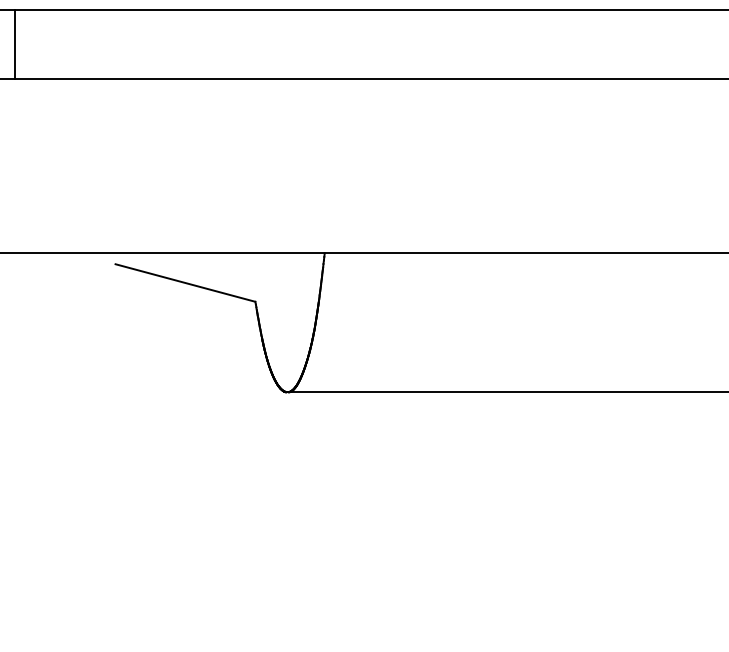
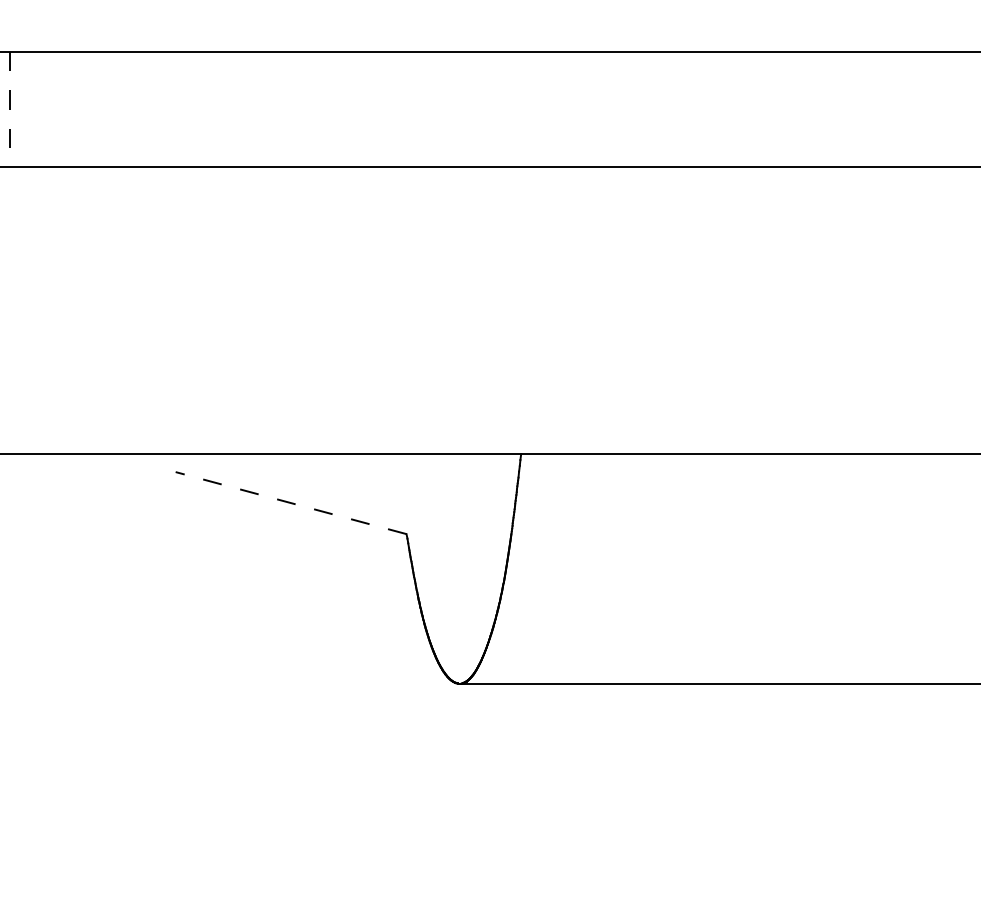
line: (15, 44) -> (10, 109), solid -> dashed
line: (184, 282) -> (289, 502), solid -> dashed

